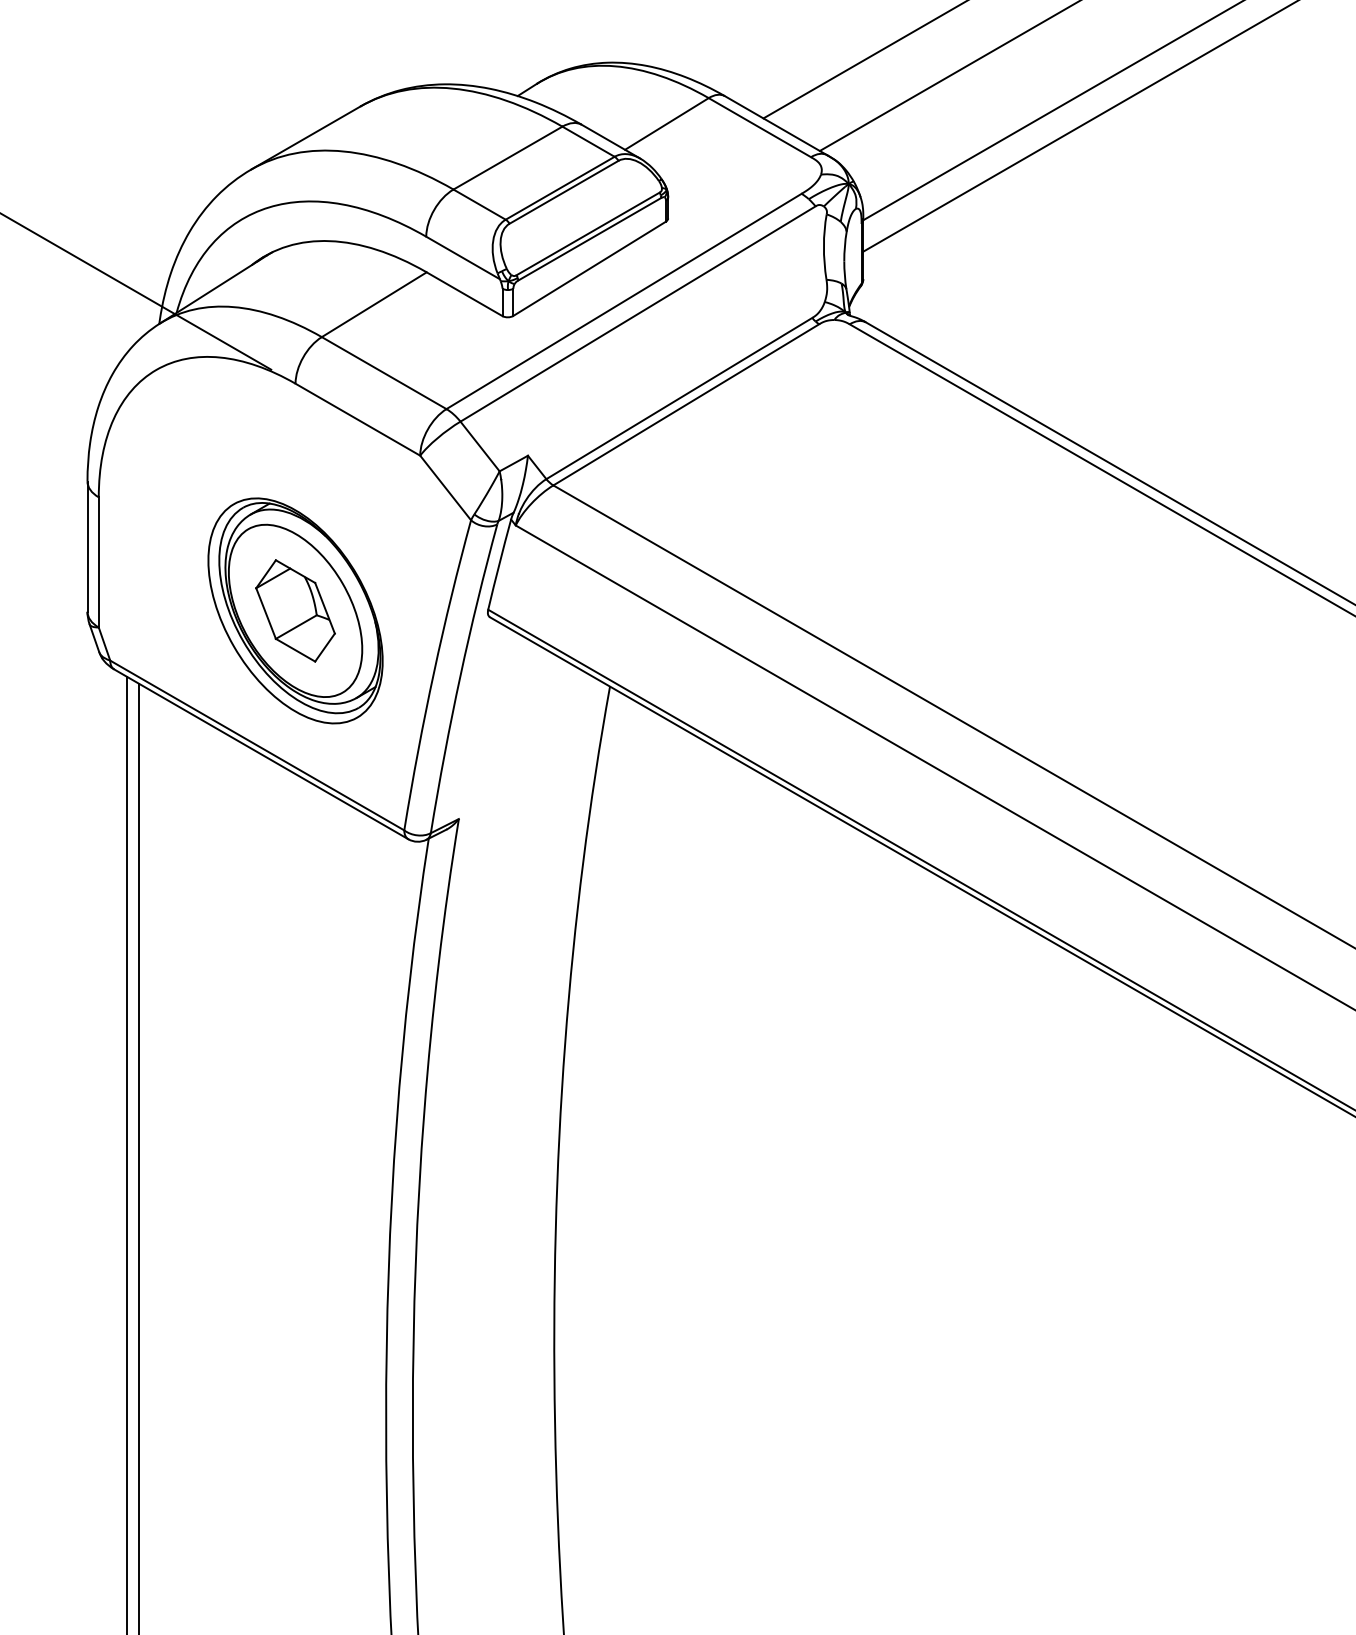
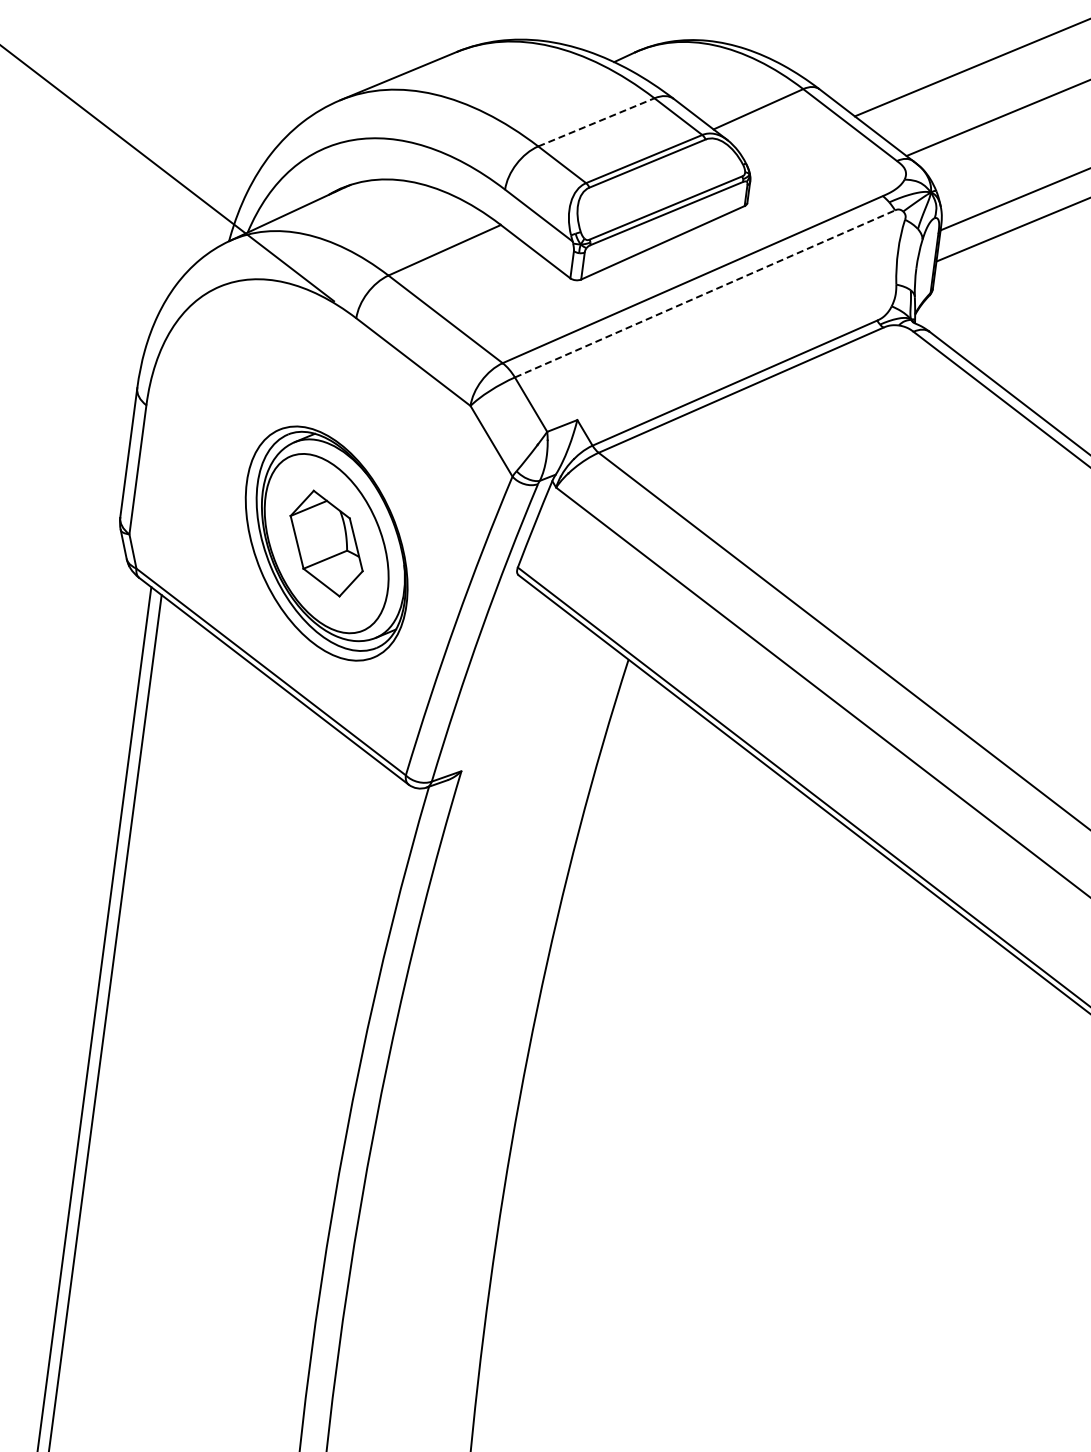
line: (507, 158) -> (595, 122), solid -> dashed
line: (638, 314) -> (705, 294), solid -> dashed

